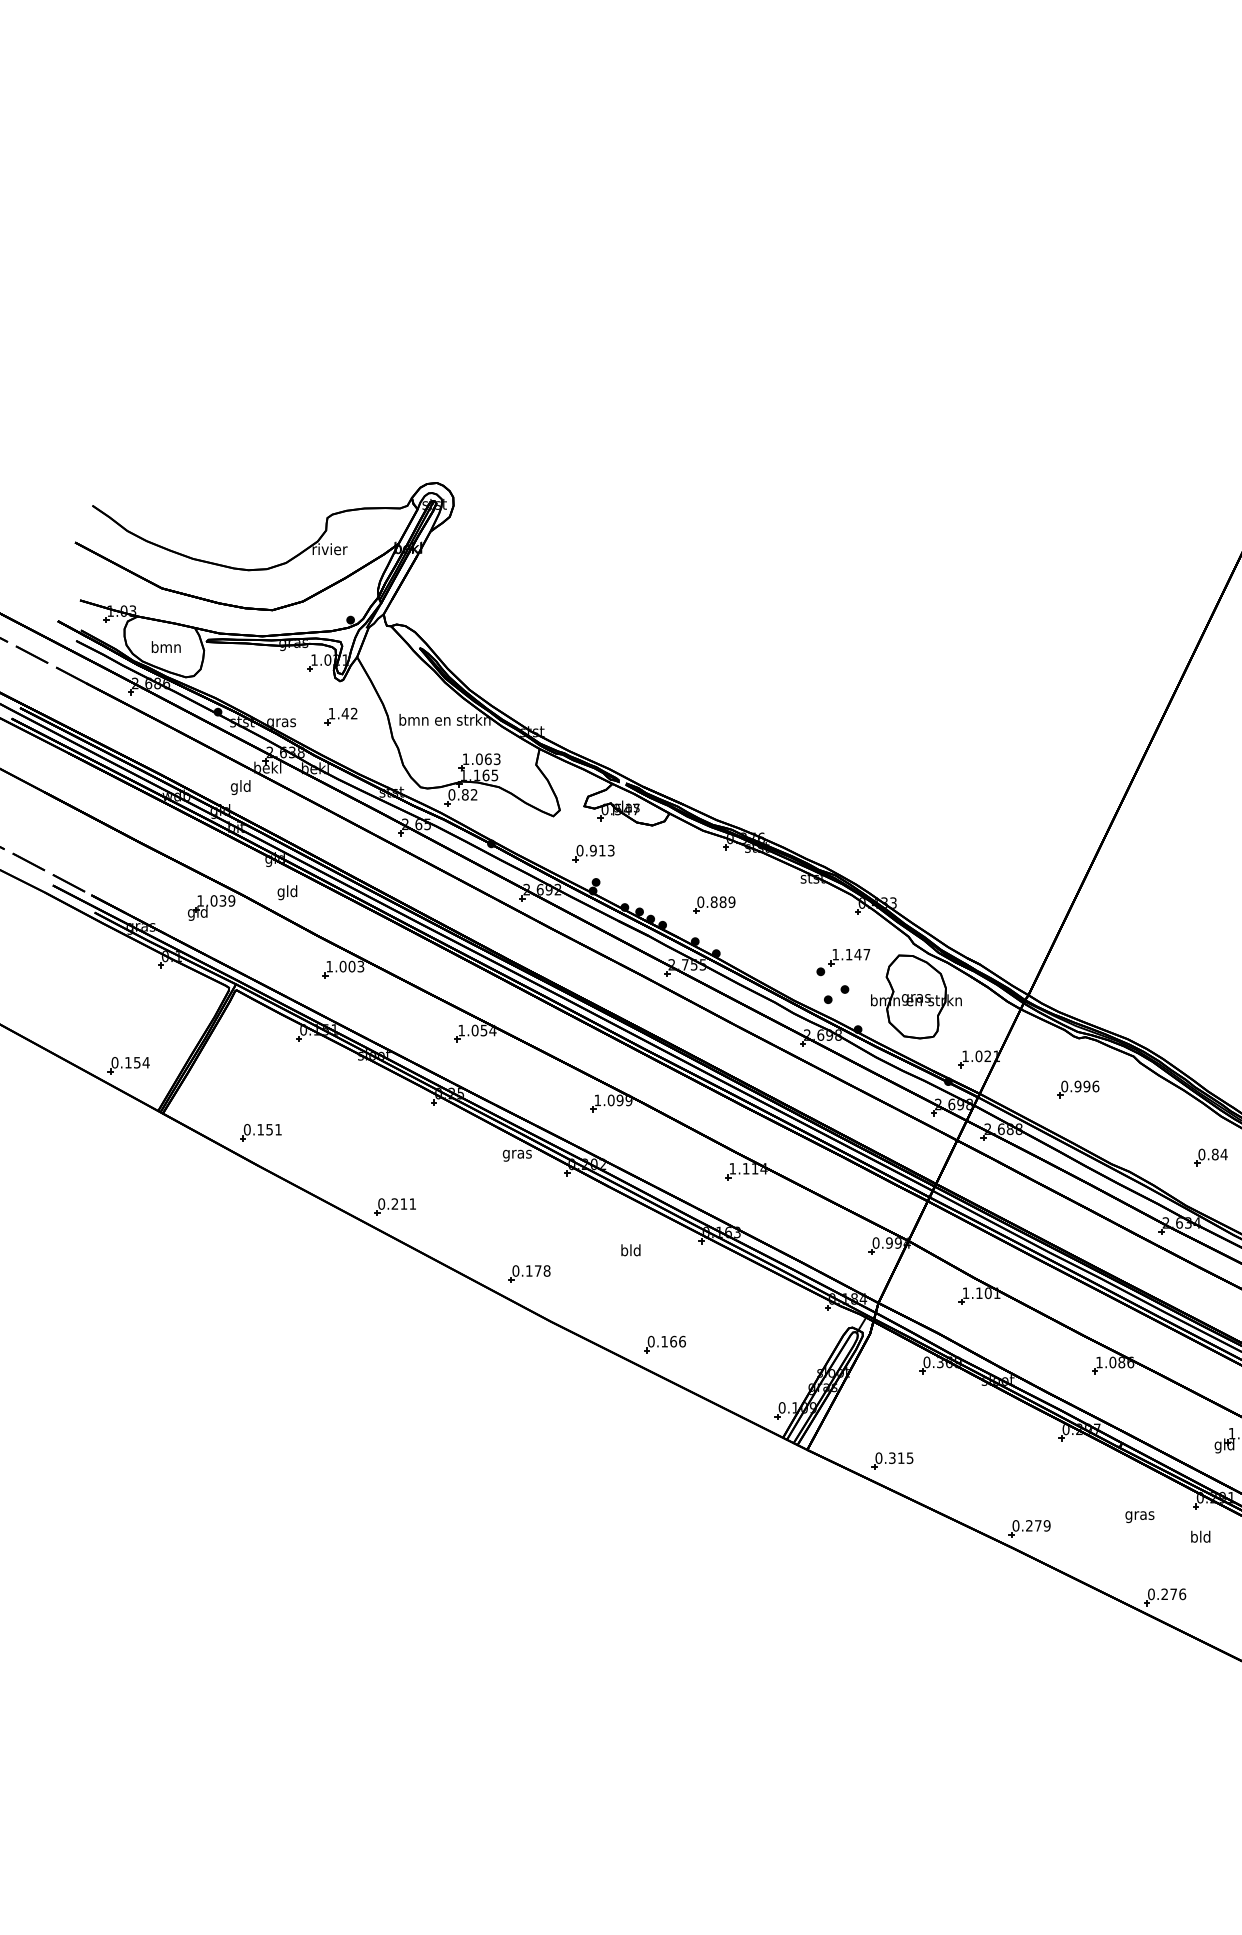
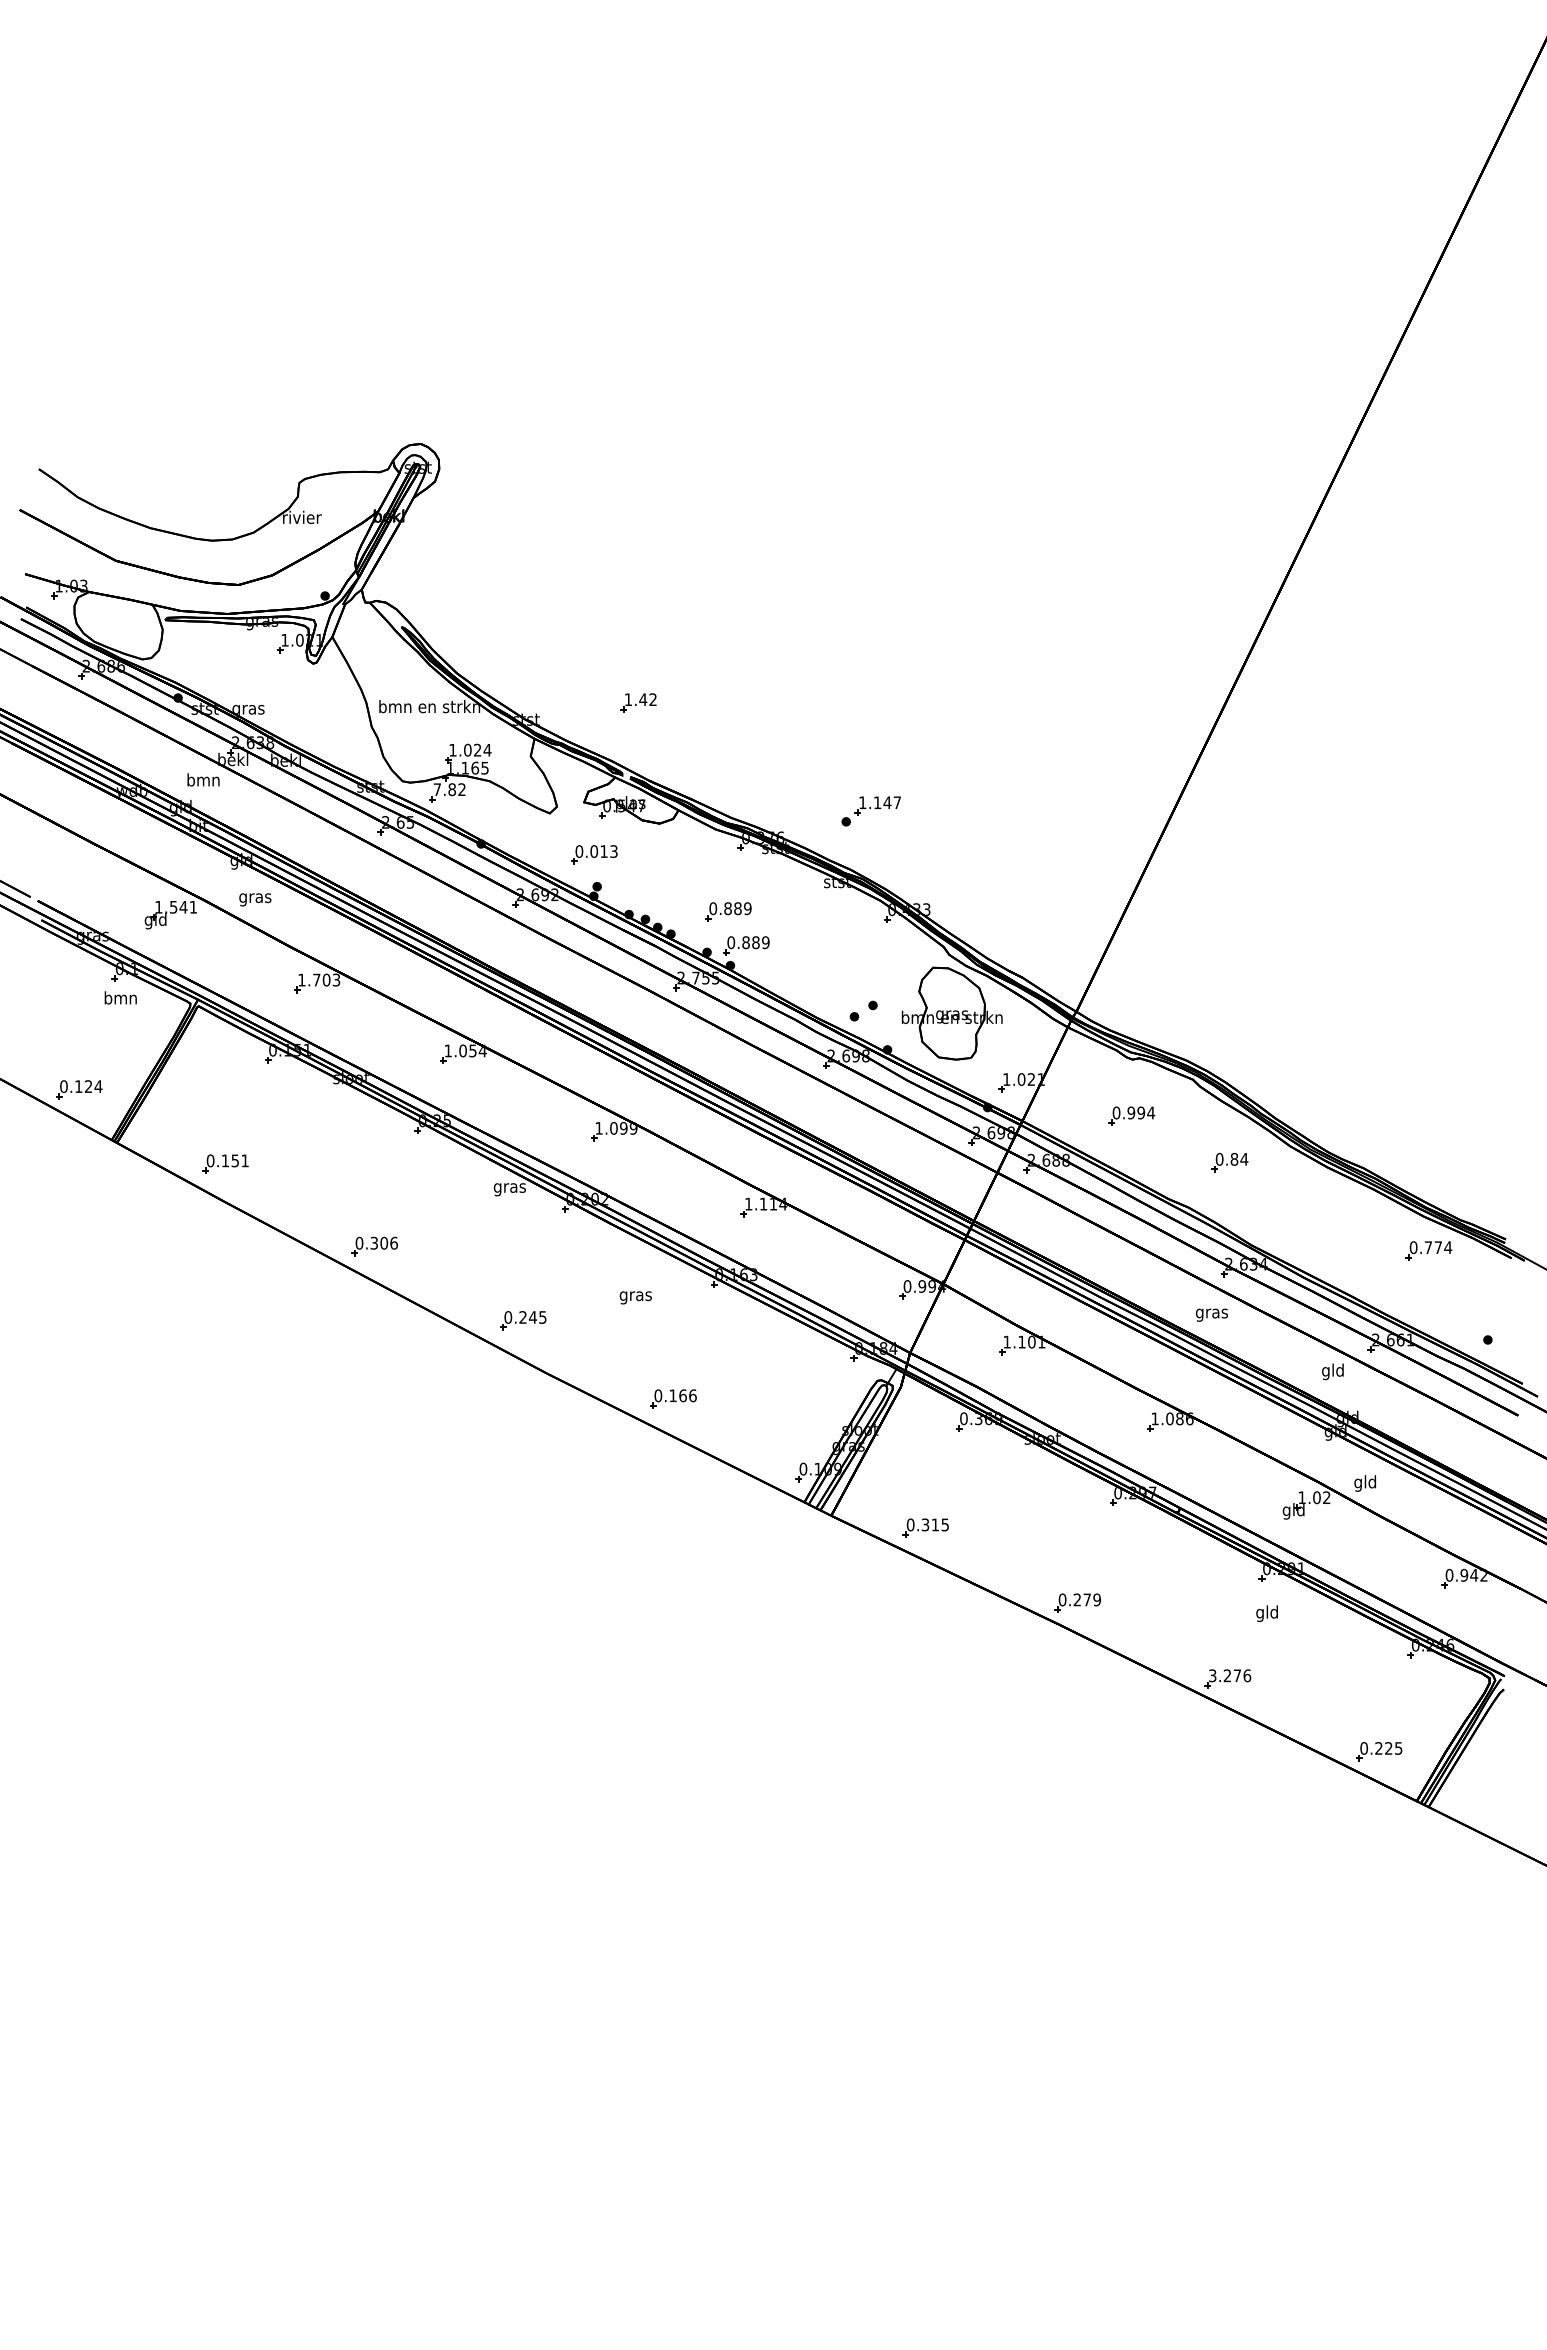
text: (166, 646) -> (120, 997), moved
part: (341, 716) -> (638, 702), moved
text: (492, 758) -> (482, 749), 1.063 -> 1.024
text: (240, 787) -> (203, 781), gld -> bmn
text: (452, 794) -> (437, 789), 0.82 -> 7.82
text: (592, 850) -> (593, 851), 0.913 -> 0.013
text: (287, 892) -> (255, 897), gld -> gras
text: (222, 900) -> (183, 906), 1.039 -> 1.541
part: (730, 935) -> (746, 945), added
part: (842, 962) -> (870, 811), moved
text: (342, 966) -> (316, 979), 1.003 -> 1.703
text: (137, 1062) -> (88, 1086), 0.154 -> 0.124
text: (1096, 1086) -> (1151, 1112), 0.996 -> 0.994
part: (1210, 1157) -> (1229, 1162), moved
text: (403, 1203) -> (383, 1242), 0.211 -> 0.306
text: (630, 1251) -> (635, 1295), bld -> gras
text: (537, 1271) -> (532, 1317), 0.178 -> 0.245
text: (1139, 1516) -> (1211, 1314), moved
text: (1194, 1538) -> (1260, 1613), bld -> gld
text: (1151, 1594) -> (1212, 1675), 0.276 -> 3.276

